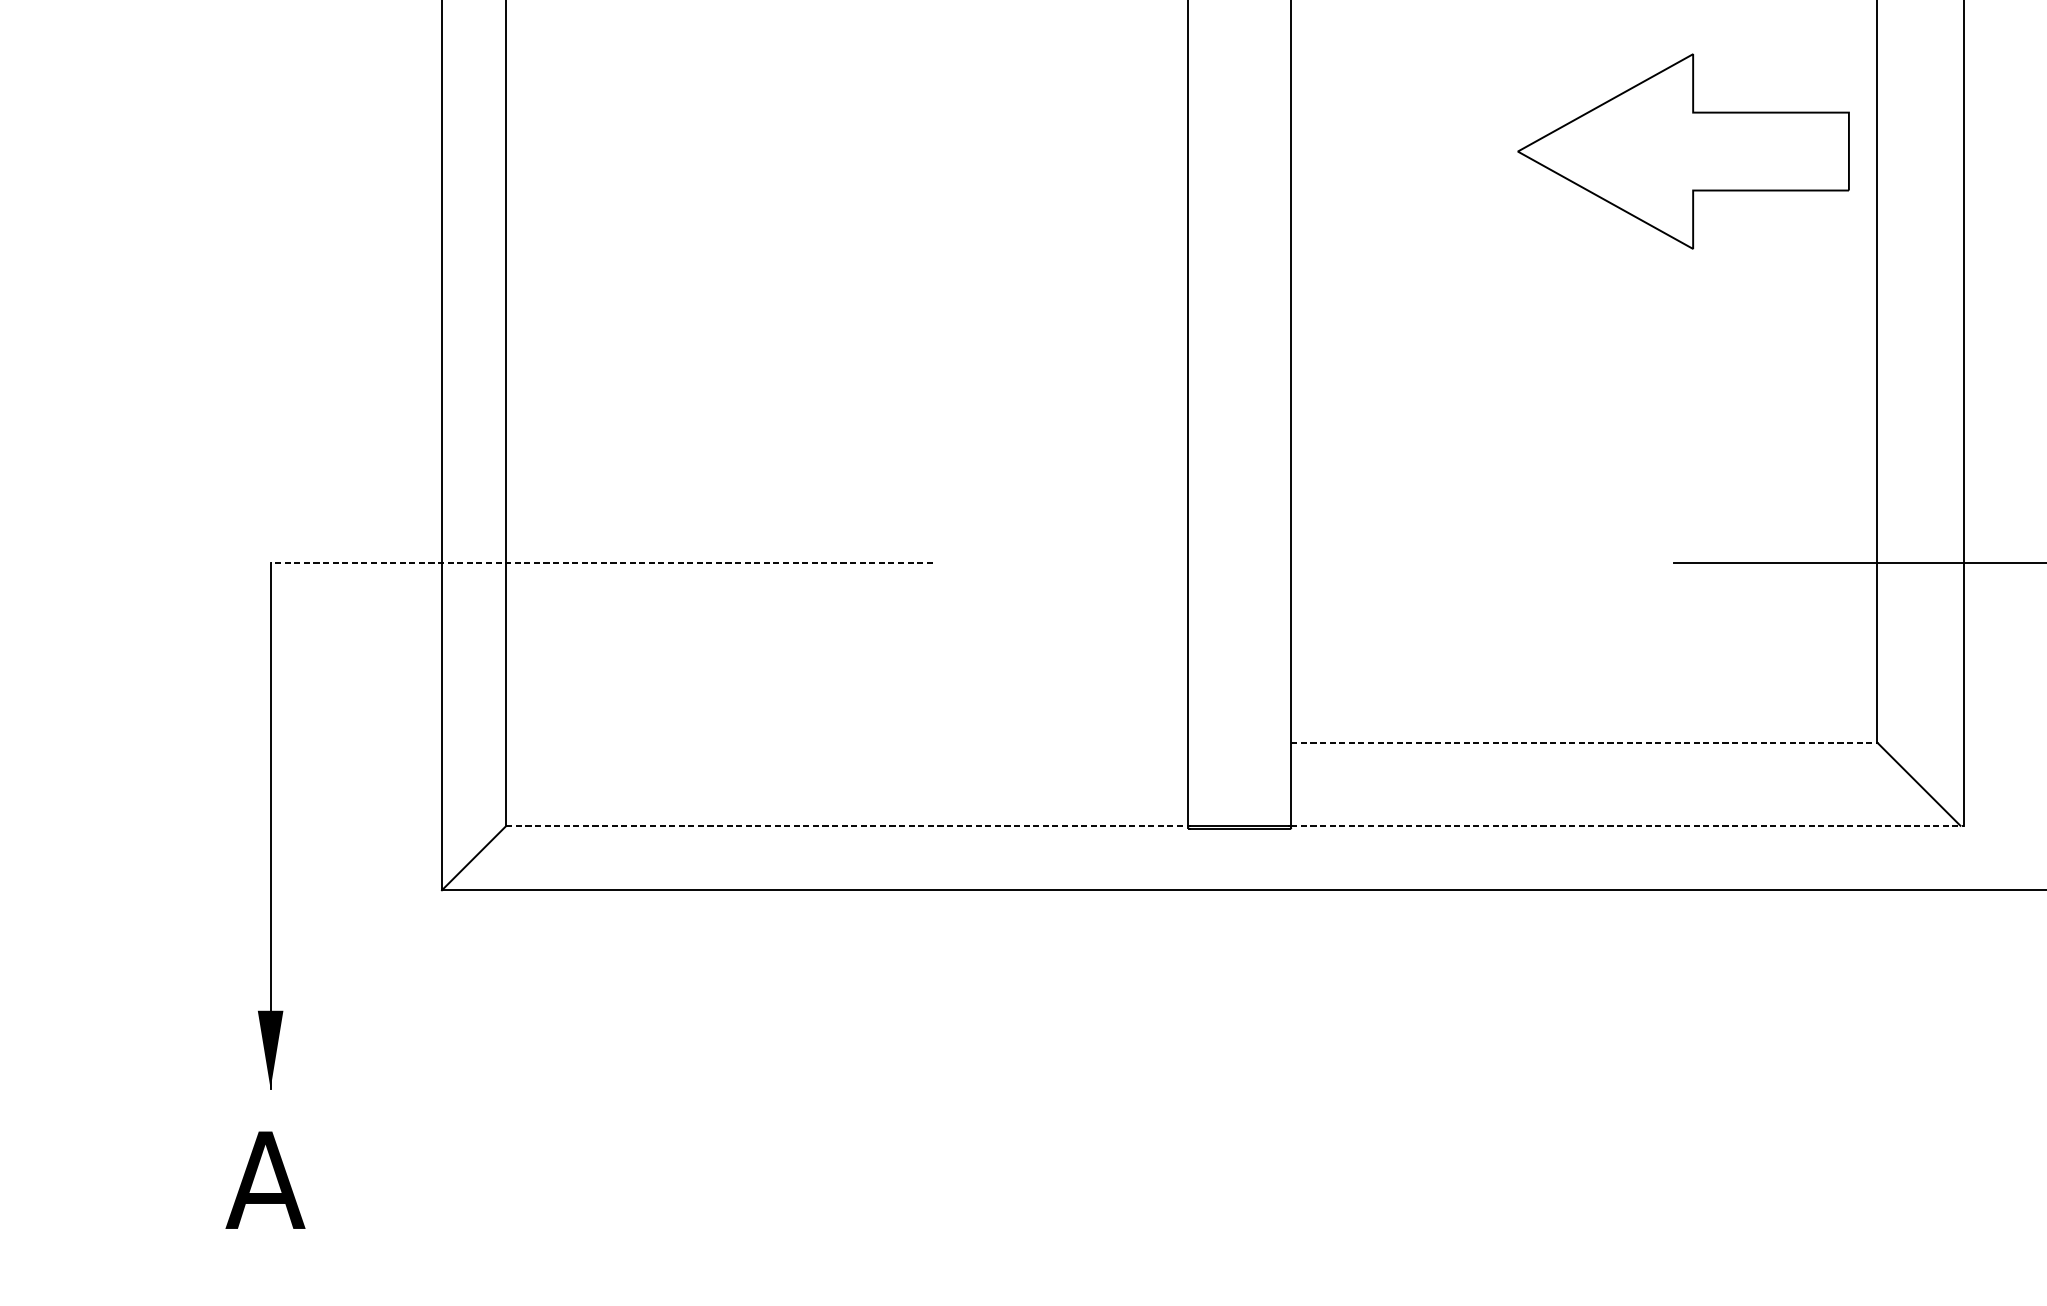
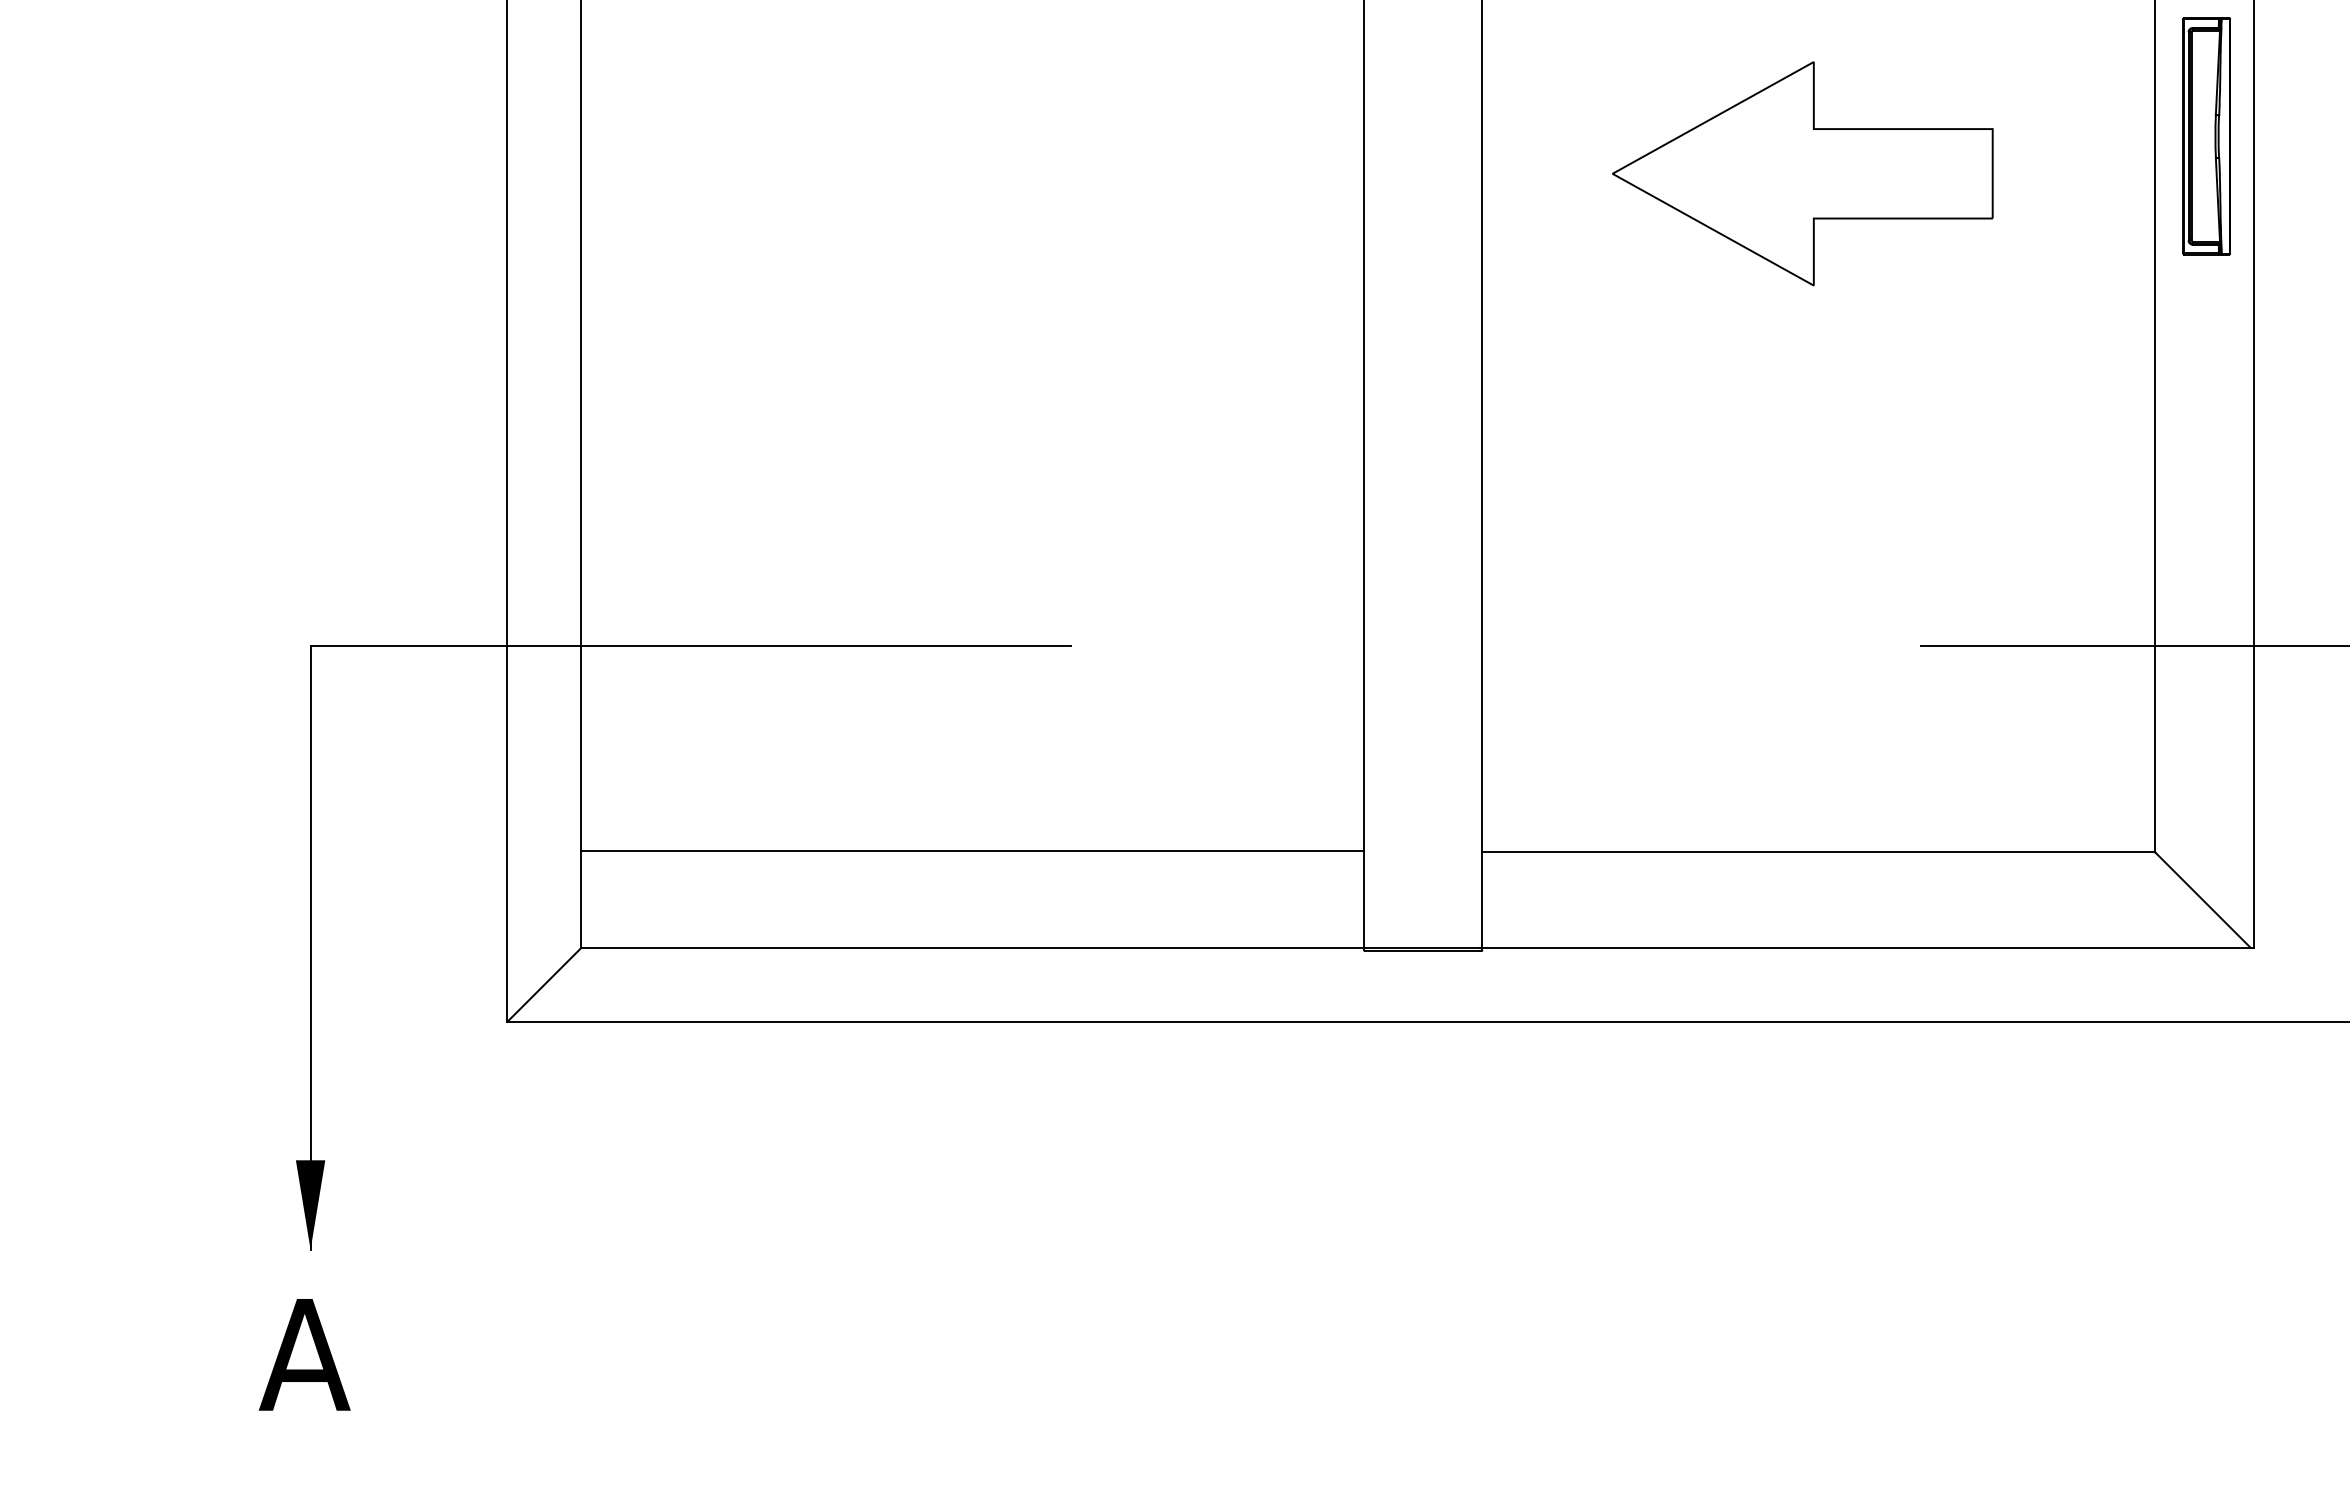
part: (1921, 119) -> (2206, 136), added
part: (1683, 151) -> (1802, 173), moved
line: (601, 563) -> (690, 646), dashed -> solid
line: (847, 741) -> (972, 851), added
line: (1584, 742) -> (1819, 852), dashed -> solid
line: (847, 826) -> (972, 948), dashed -> solid
line: (1627, 826) -> (1868, 948), dashed -> solid

